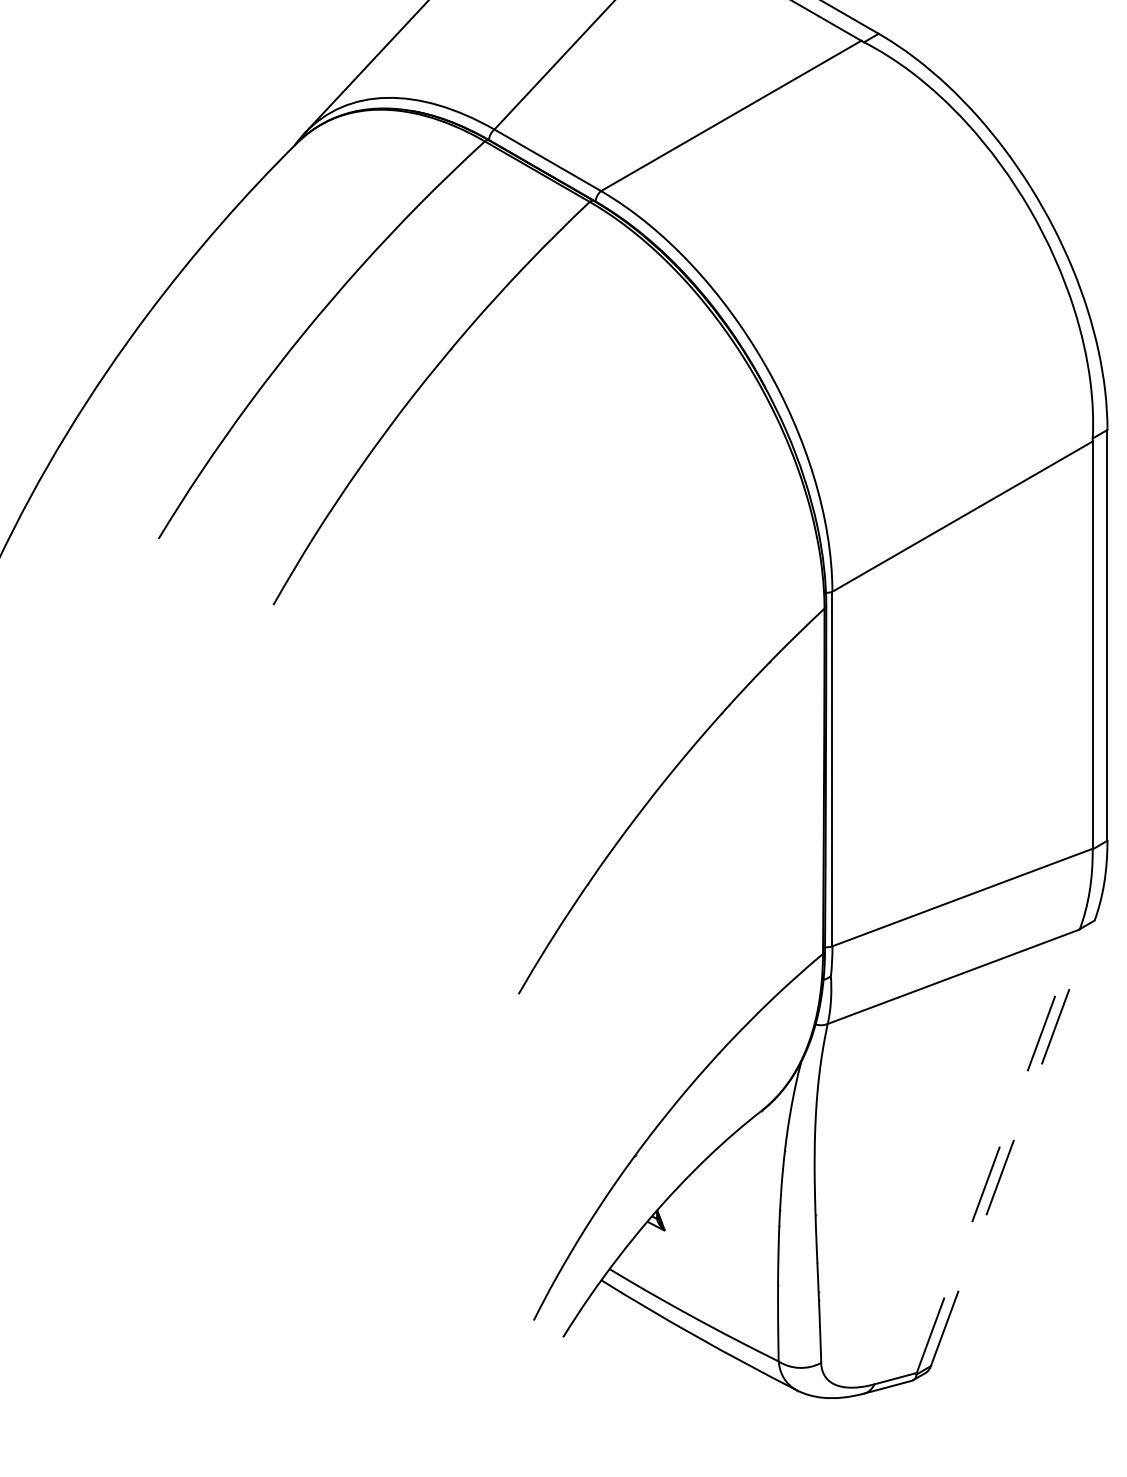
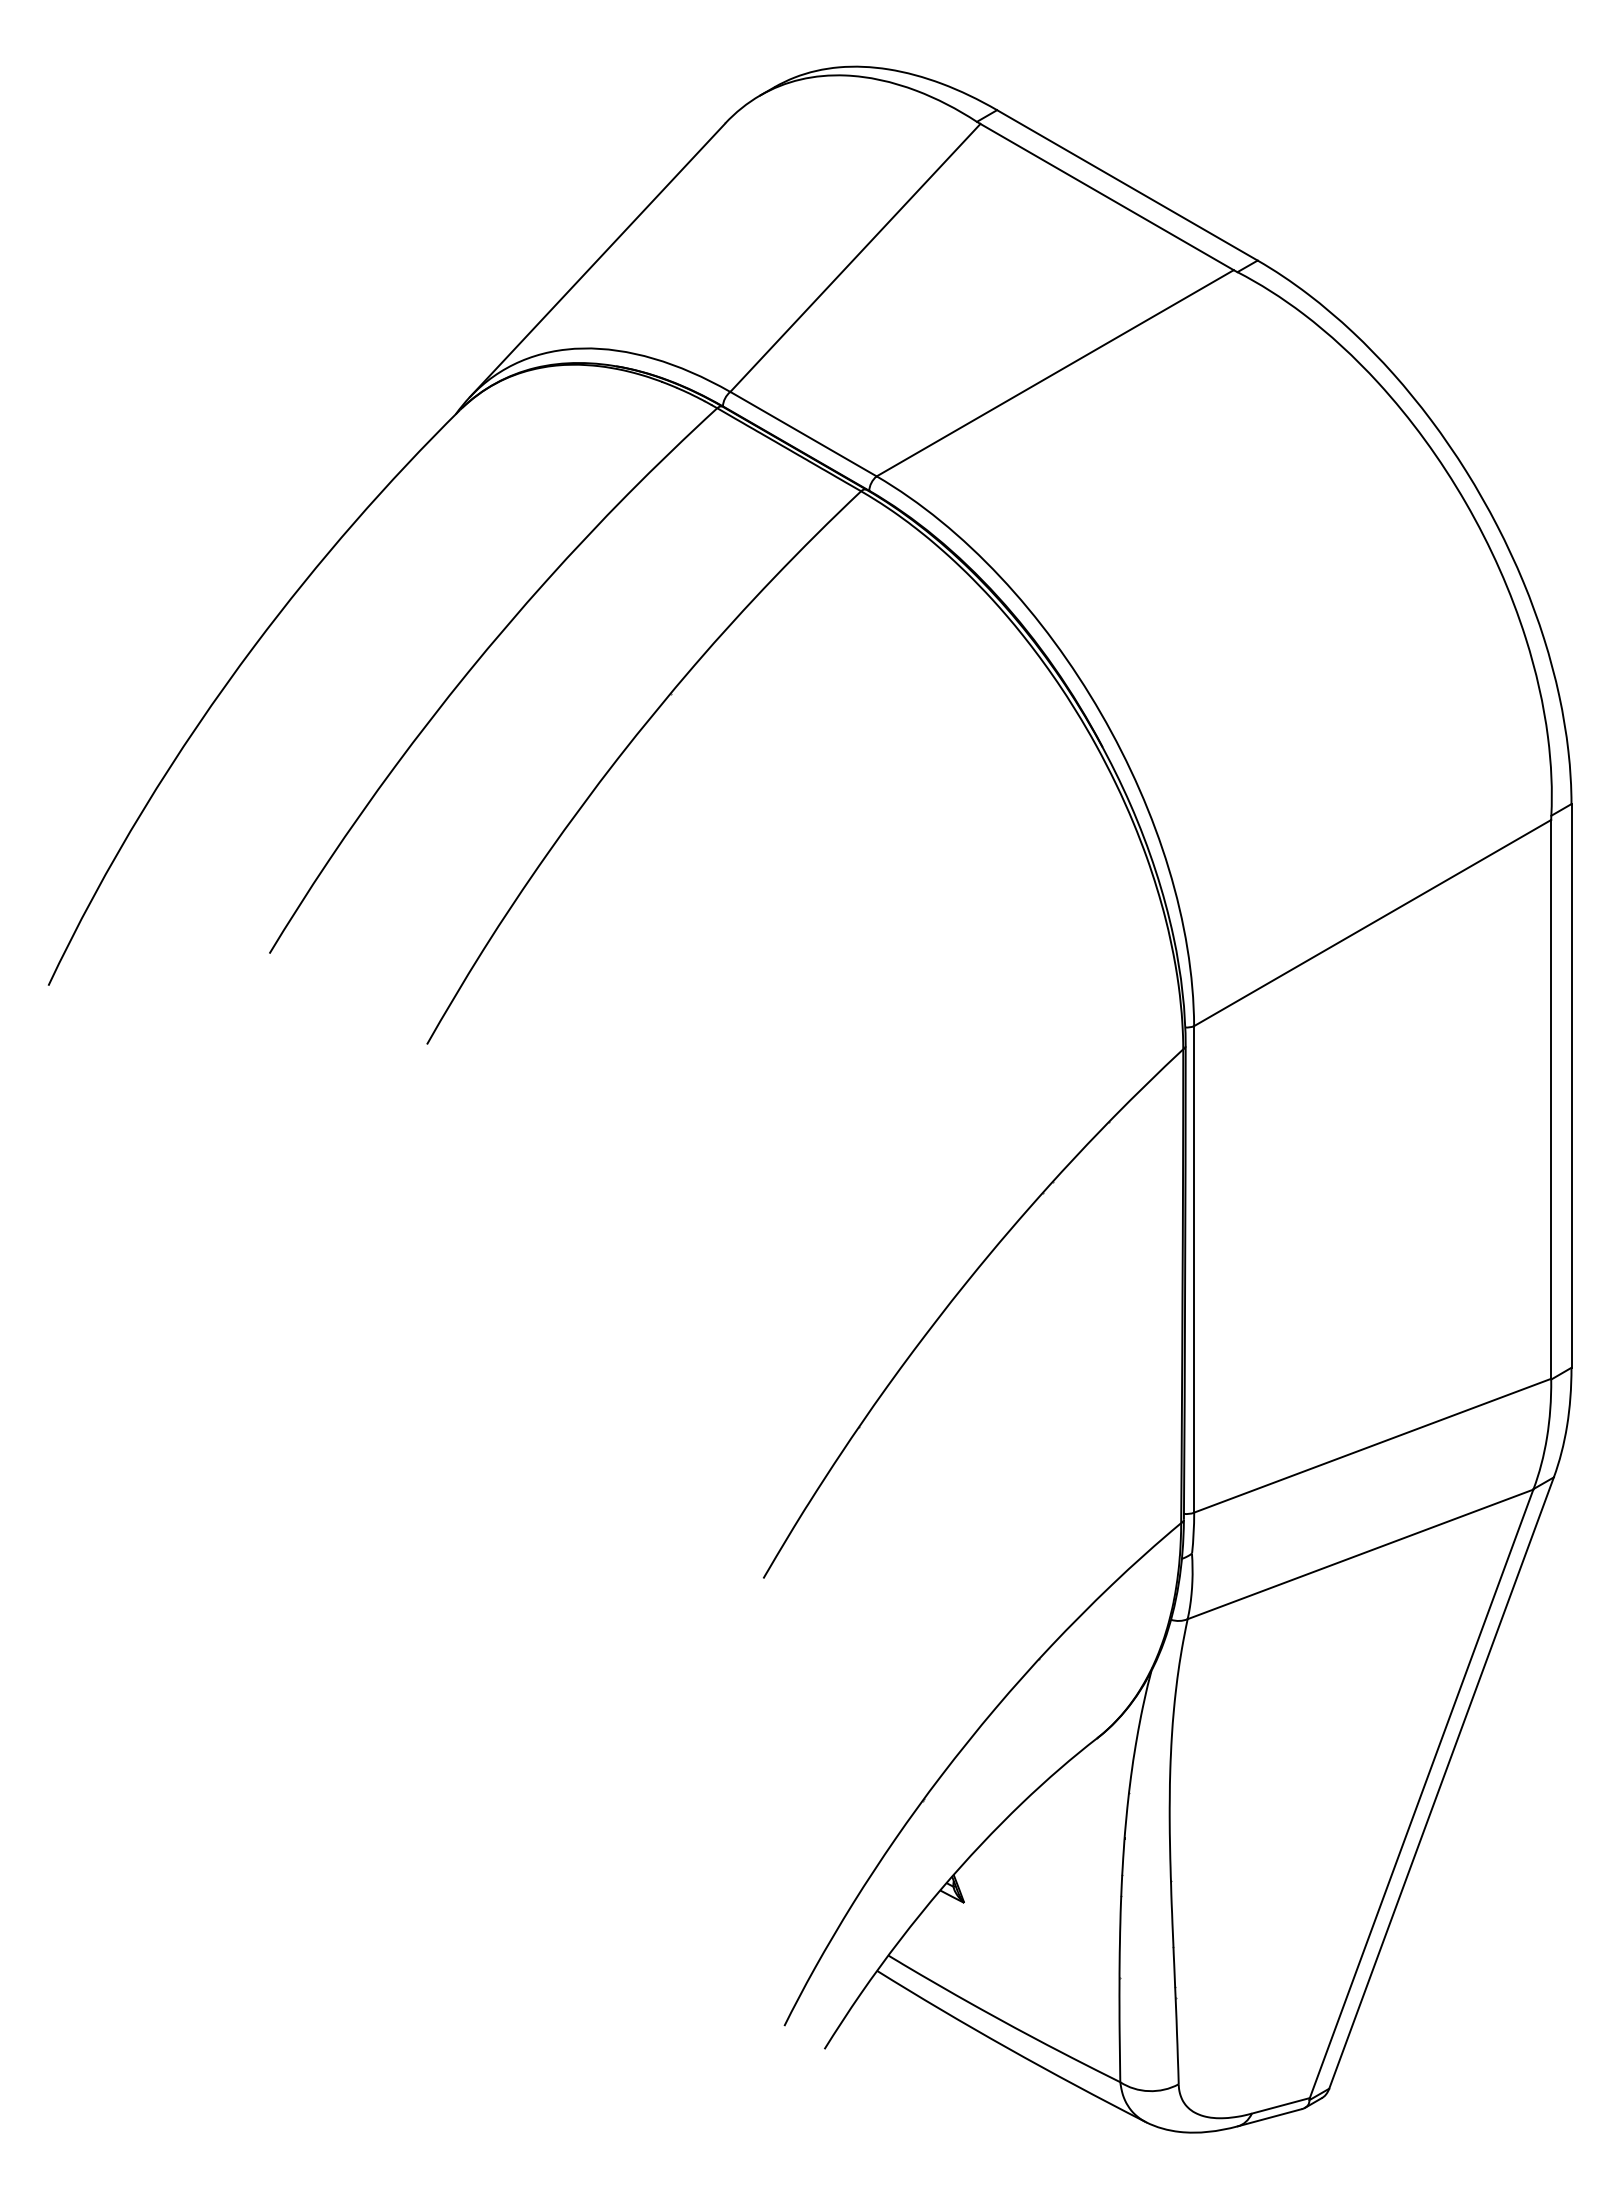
line: (1012, 1143) -> (1441, 1783), dashed -> solid
line: (998, 1151) -> (1421, 1793), dashed -> solid

